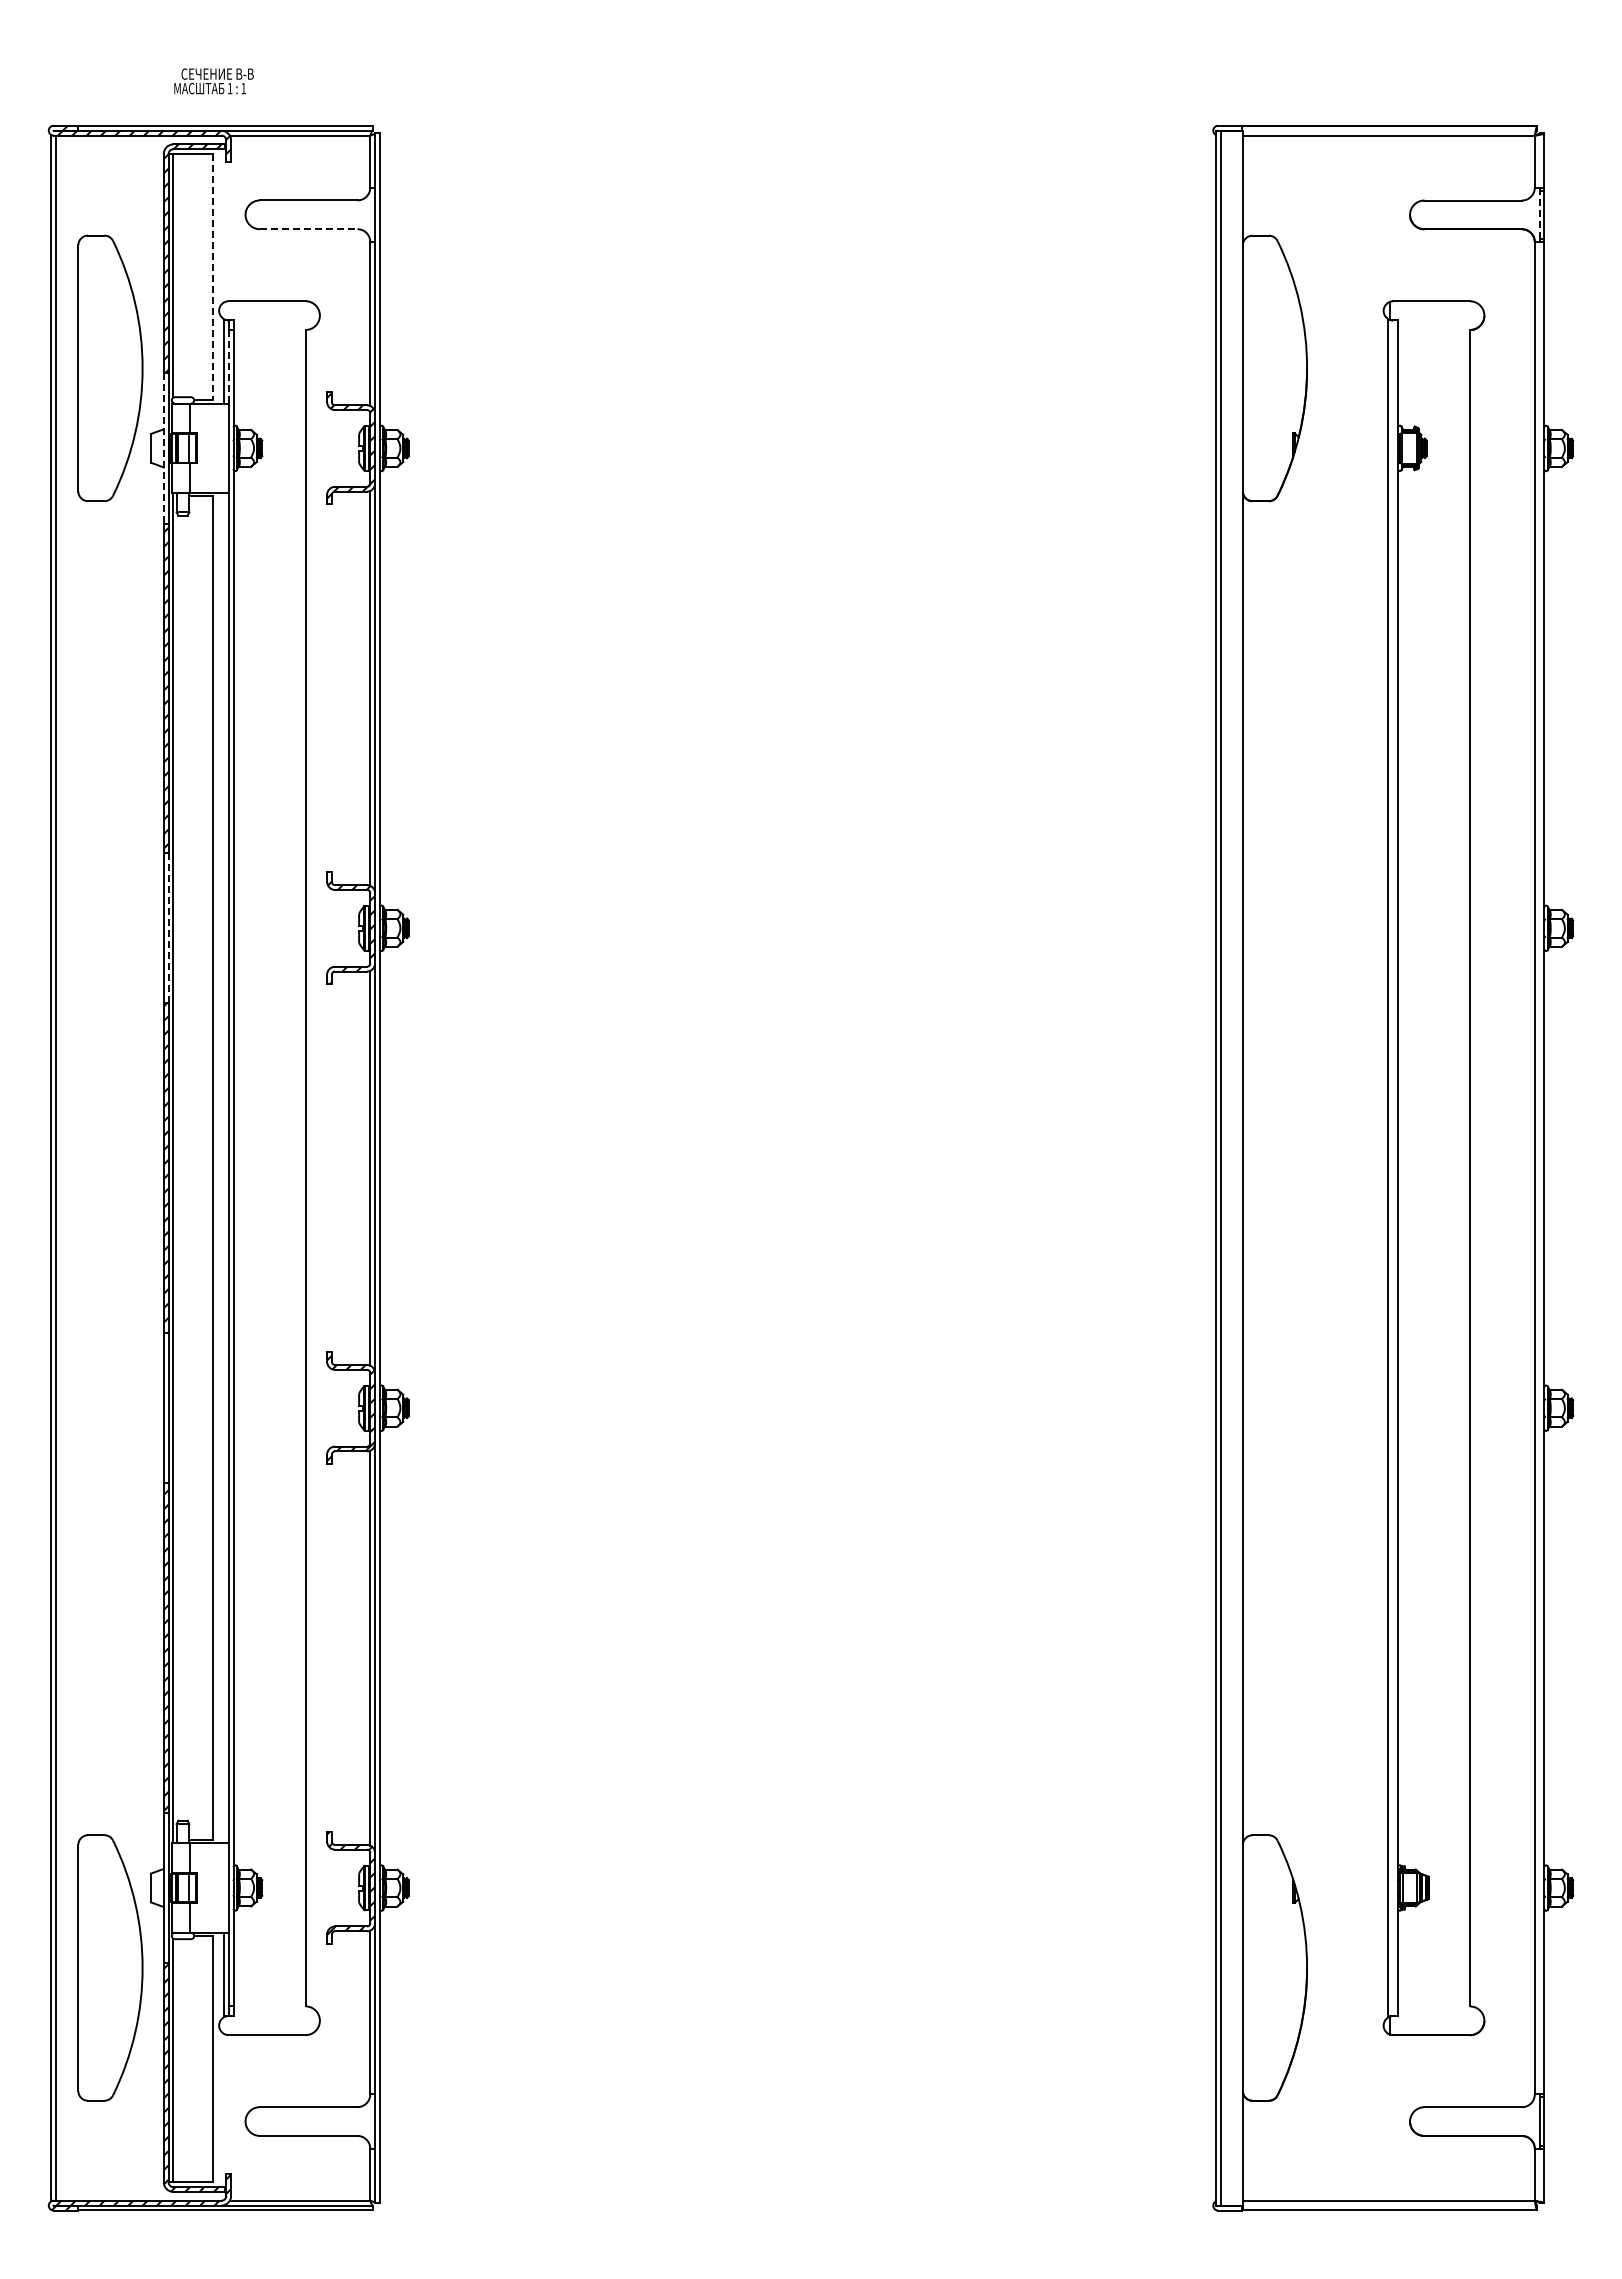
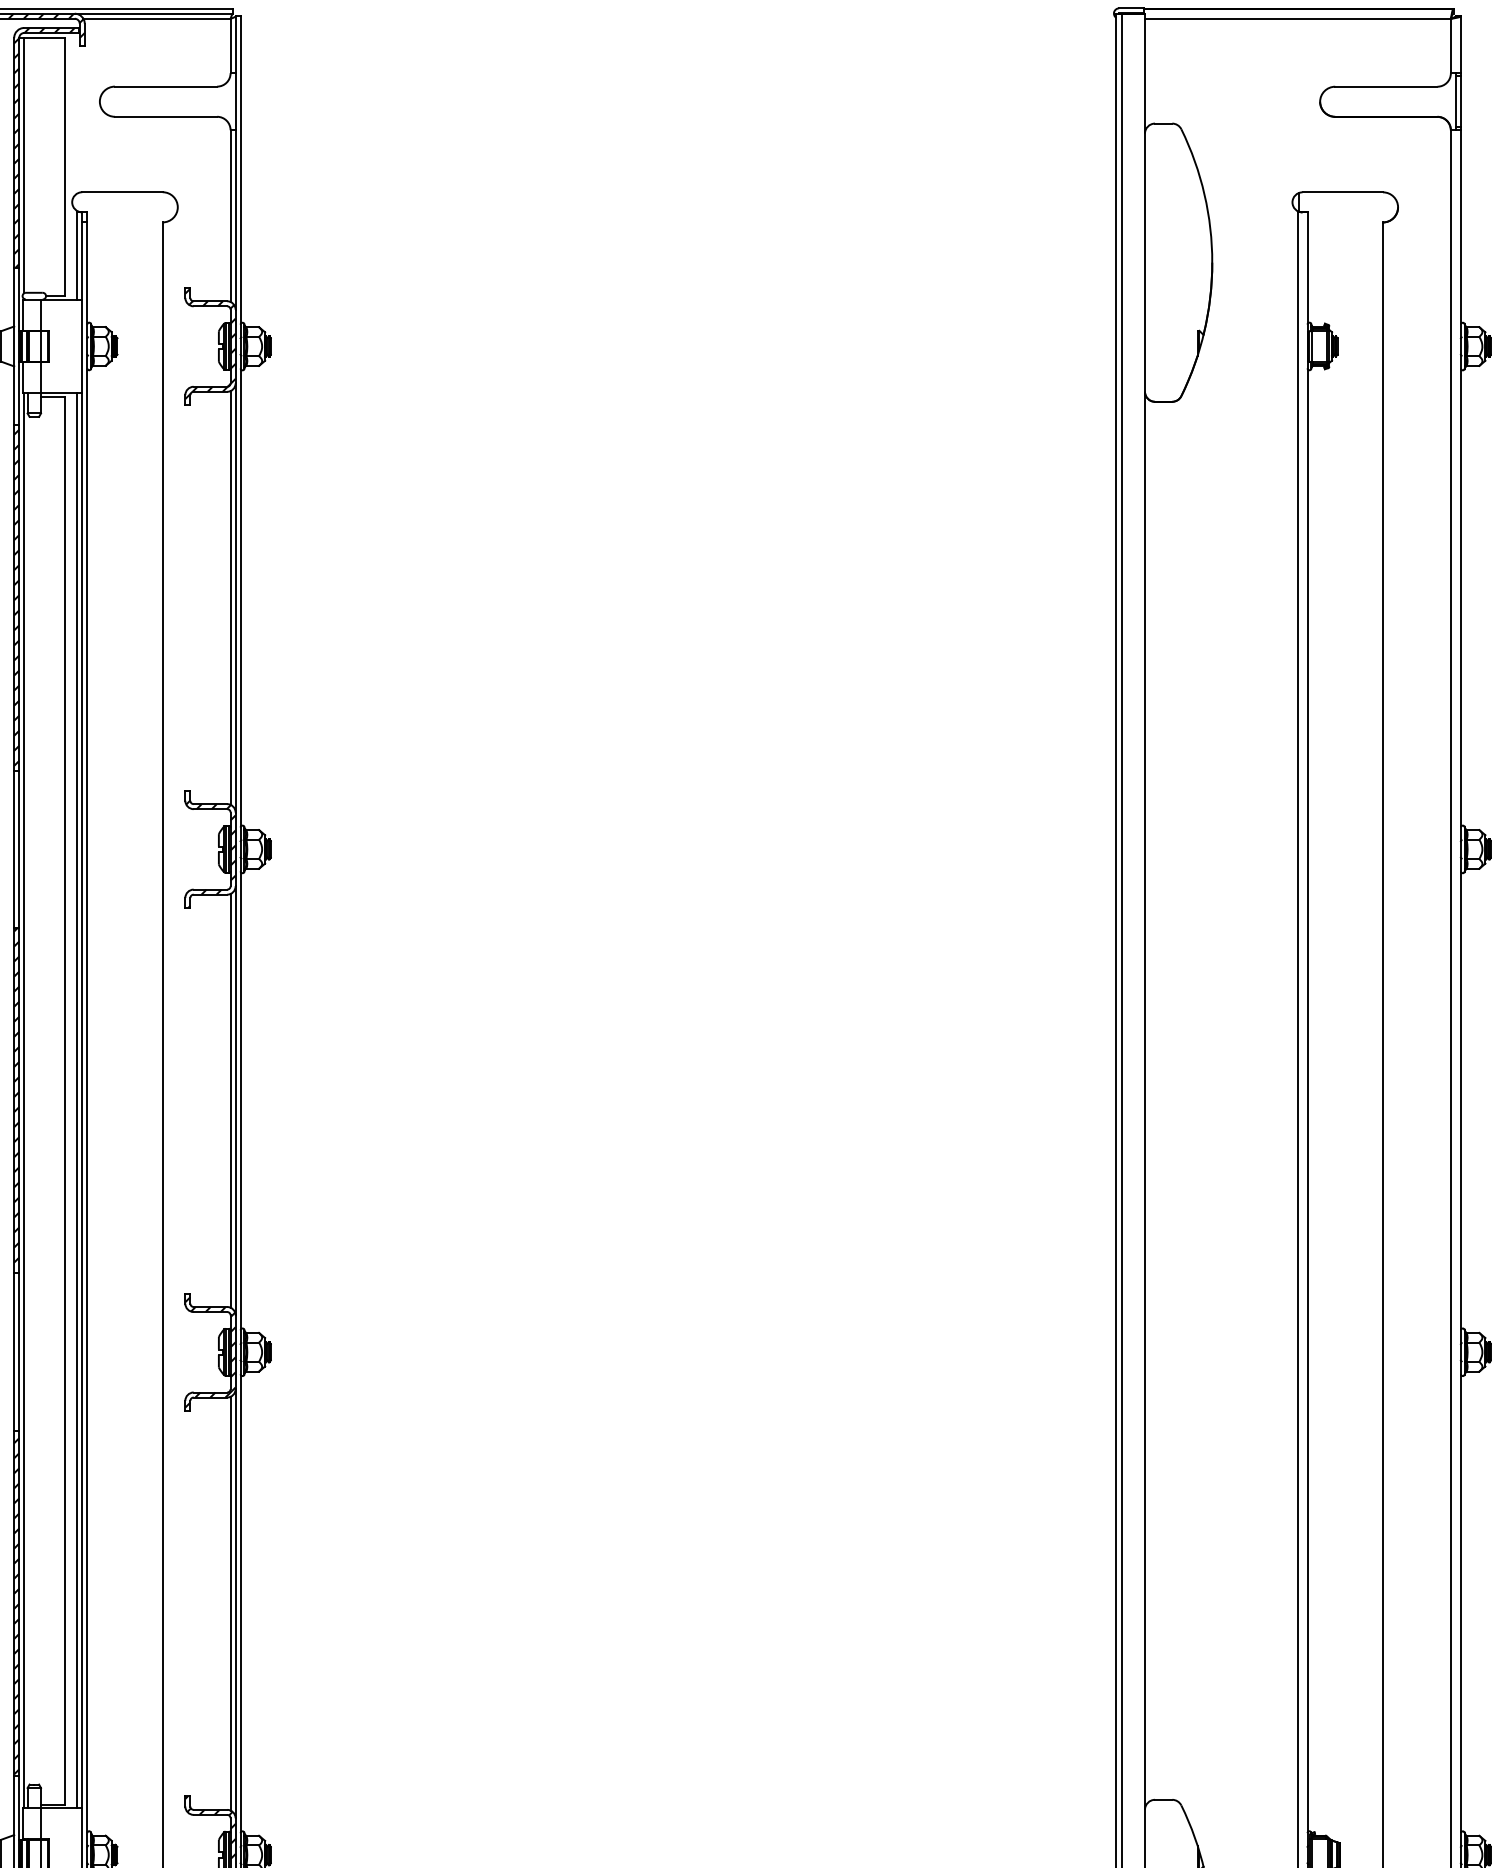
line: (1539, 214) -> (1455, 101), dashed -> solid
line: (308, 229) -> (165, 117), dashed -> solid
line: (212, 277) -> (65, 167), dashed -> solid
line: (228, 366) -> (82, 260), dashed -> solid
line: (163, 448) -> (13, 346), dashed -> solid
line: (168, 928) -> (19, 849), dashed -> solid
line: (223, 1168) -> (76, 1101), added

